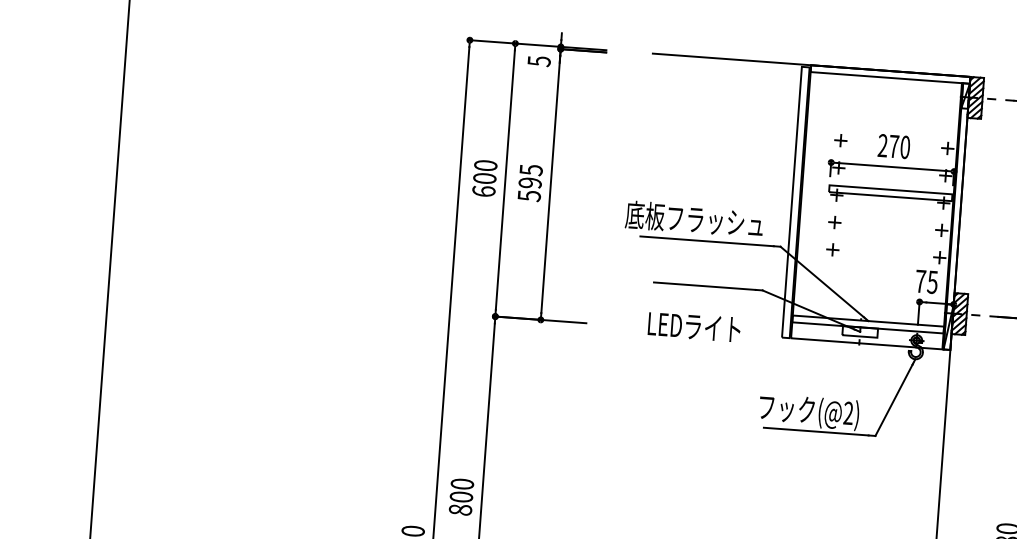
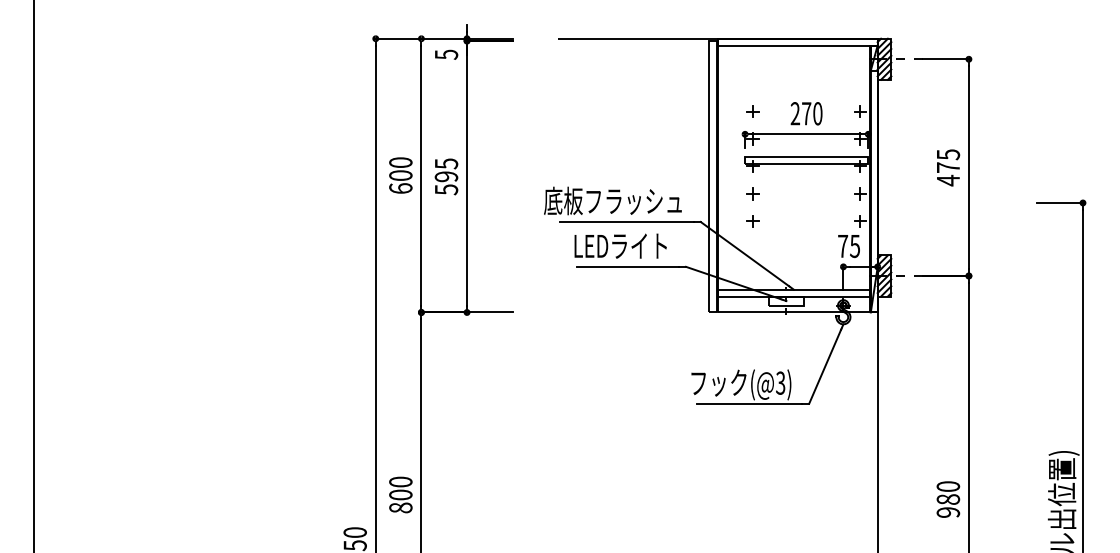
text: (694, 326) -> (620, 245), moved
text: (848, 413) -> (780, 383), (@2) -> (@3)

